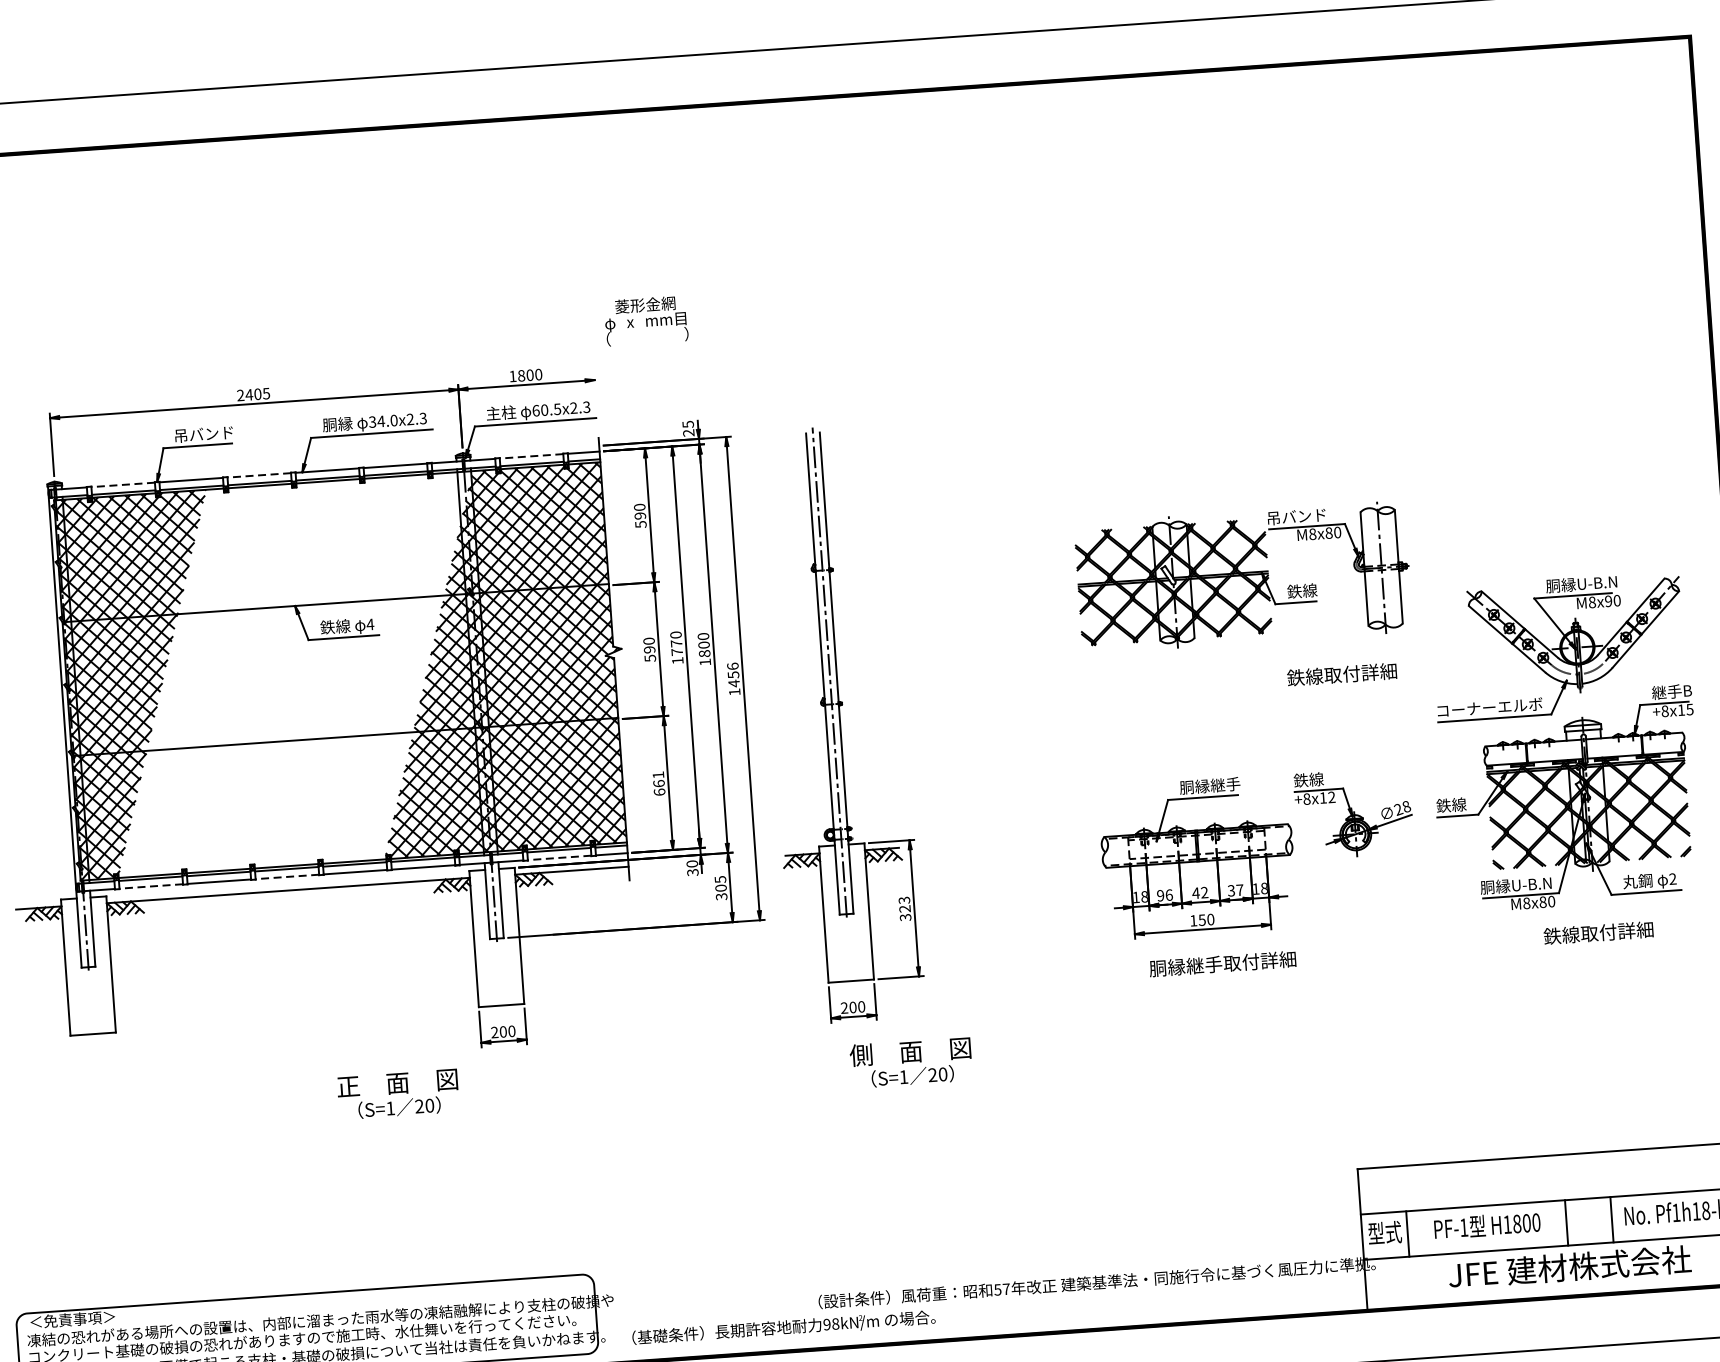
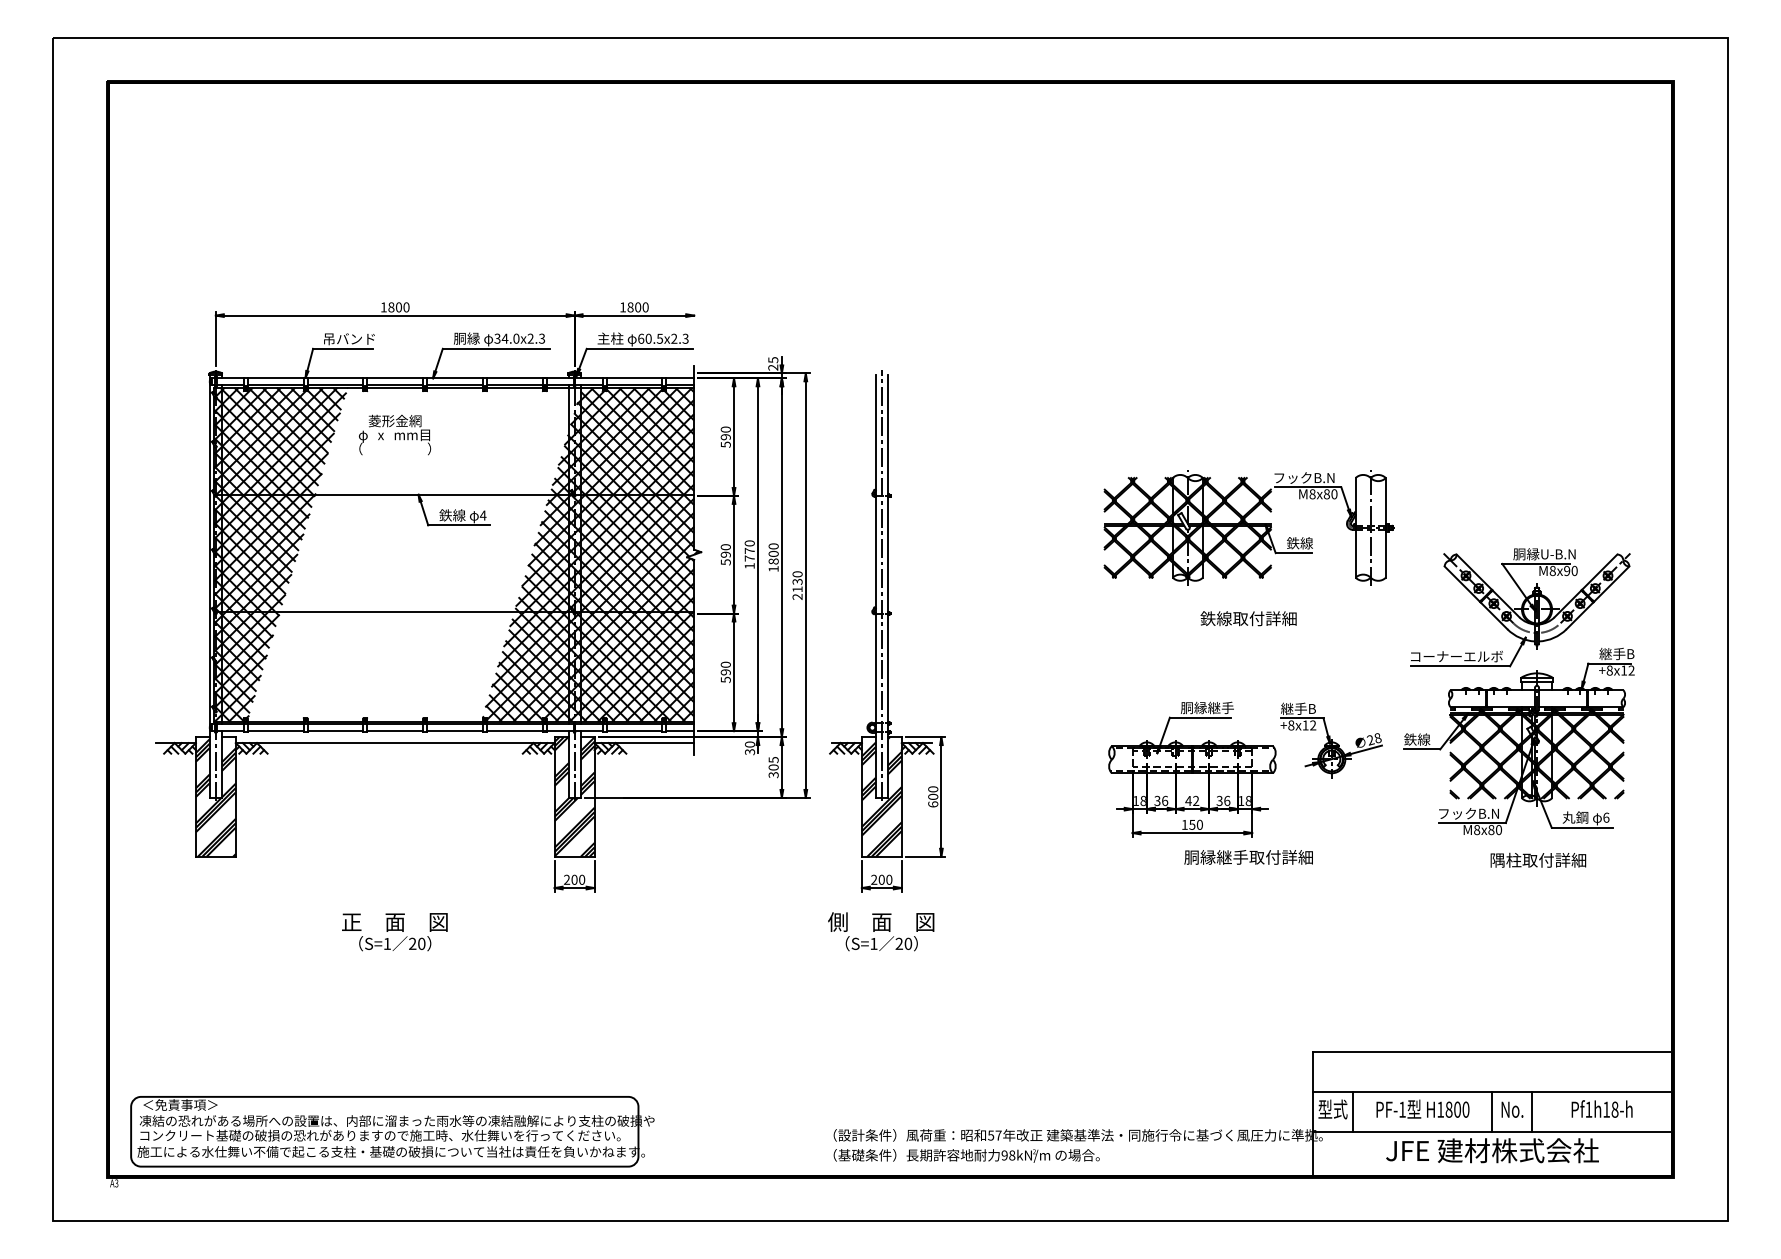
text: (646, 320) -> (395, 434), moved
text: (252, 394) -> (394, 307), 2405 -> 1800
line: (531, 456) -> (634, 378), dashed -> solid
line: (259, 475) -> (395, 378), dashed -> solid
line: (123, 485) -> (275, 378), dashed -> solid
text: (1302, 516) -> (1304, 478), 吊バンド -> フックB.N
text: (1341, 674) -> (1248, 618), moved
text: (733, 679) -> (797, 585), 1456 -> 2130
text: (1689, 709) -> (1631, 670), +8x15 -> +8x12
text: (1313, 779) -> (1298, 708), 鉄線 -> 継手B
text: (658, 783) -> (725, 672), 661 -> 590
line: (559, 858) -> (634, 731), dashed -> solid
line: (287, 877) -> (395, 731), dashed -> solid
text: (1673, 878) -> (1606, 817), 2 -> 6
text: (1515, 885) -> (1468, 813), 胴縁U-B.N -> フックB.N
line: (151, 886) -> (275, 731), dashed -> solid
text: (1240, 889) -> (1227, 800), 37 -> 36
text: (1160, 895) -> (1157, 800), 96 -> 36
text: (905, 908) -> (933, 796), 323 -> 600
hatch: (846, 912) -> (881, 796), added
text: (1561, 934) -> (1505, 859), 鉄線取付詳細 -> 隅柱取付詳細
hatch: (496, 937) -> (574, 796), added
text: (1222, 964) -> (1248, 857), moved
hatch: (88, 966) -> (215, 797), added
text: (911, 1062) -> (881, 931), moved
text: (397, 1094) -> (394, 932), moved
text: (1637, 1215) -> (1512, 1109), moved
text: (783, 1327) -> (966, 1155), moved

